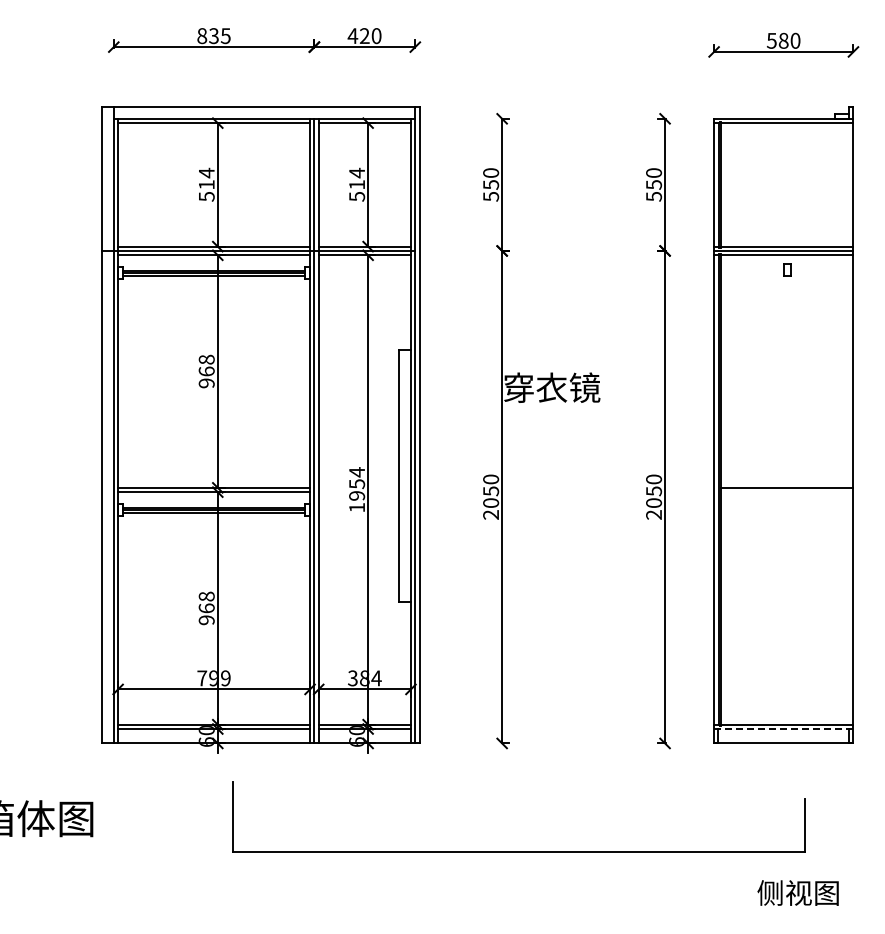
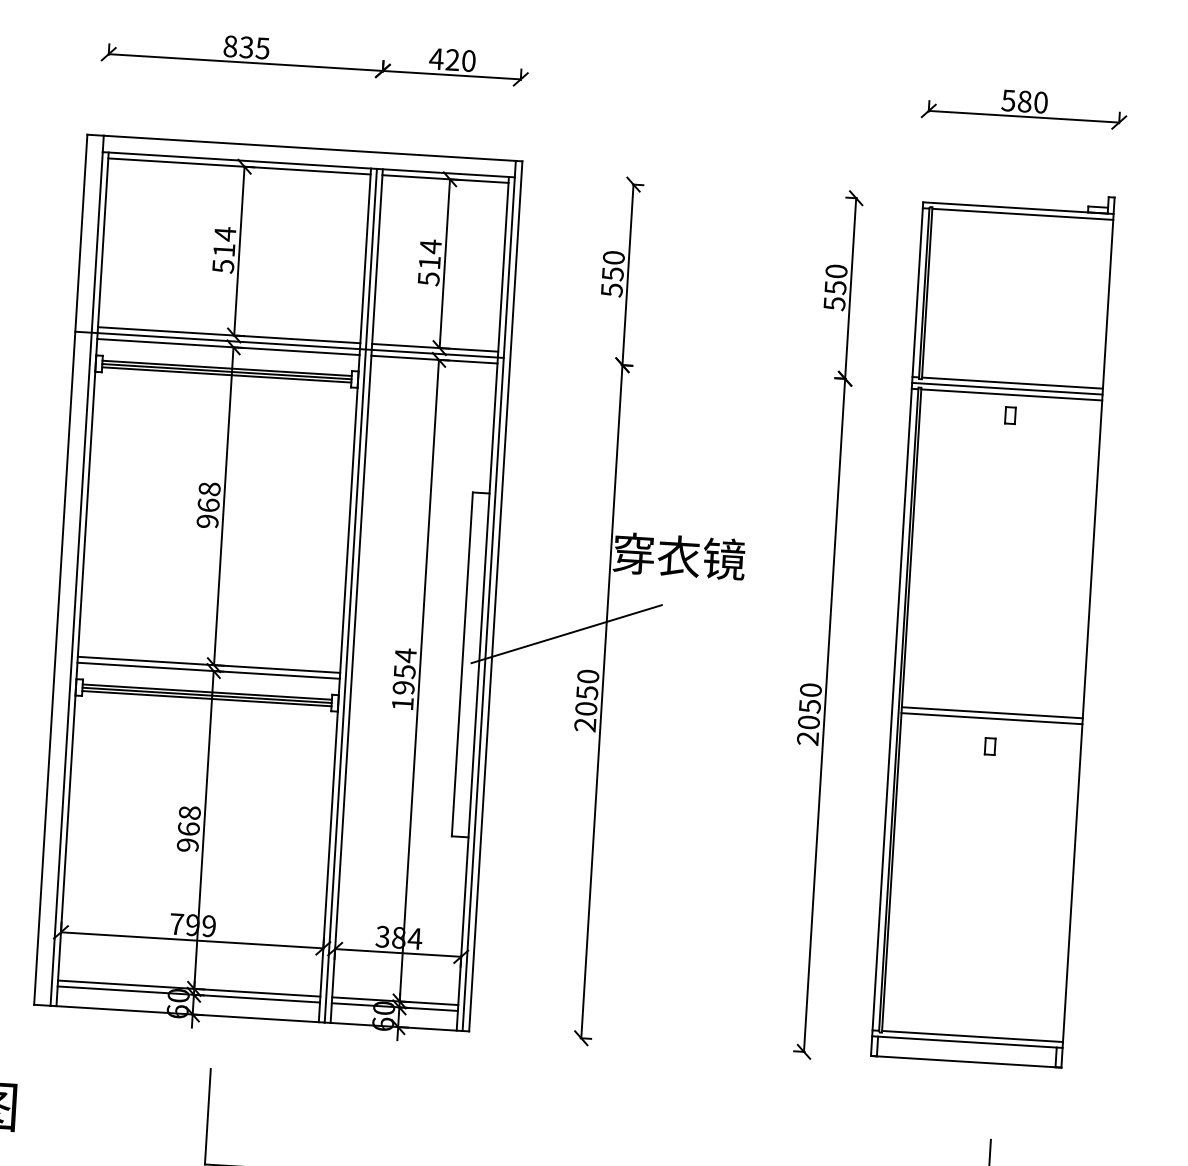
line: (473, 449) -> (566, 634), added
line: (787, 492) -> (992, 719), added
part: (787, 512) -> (990, 746), added
line: (783, 729) -> (966, 1042), dashed -> solid

